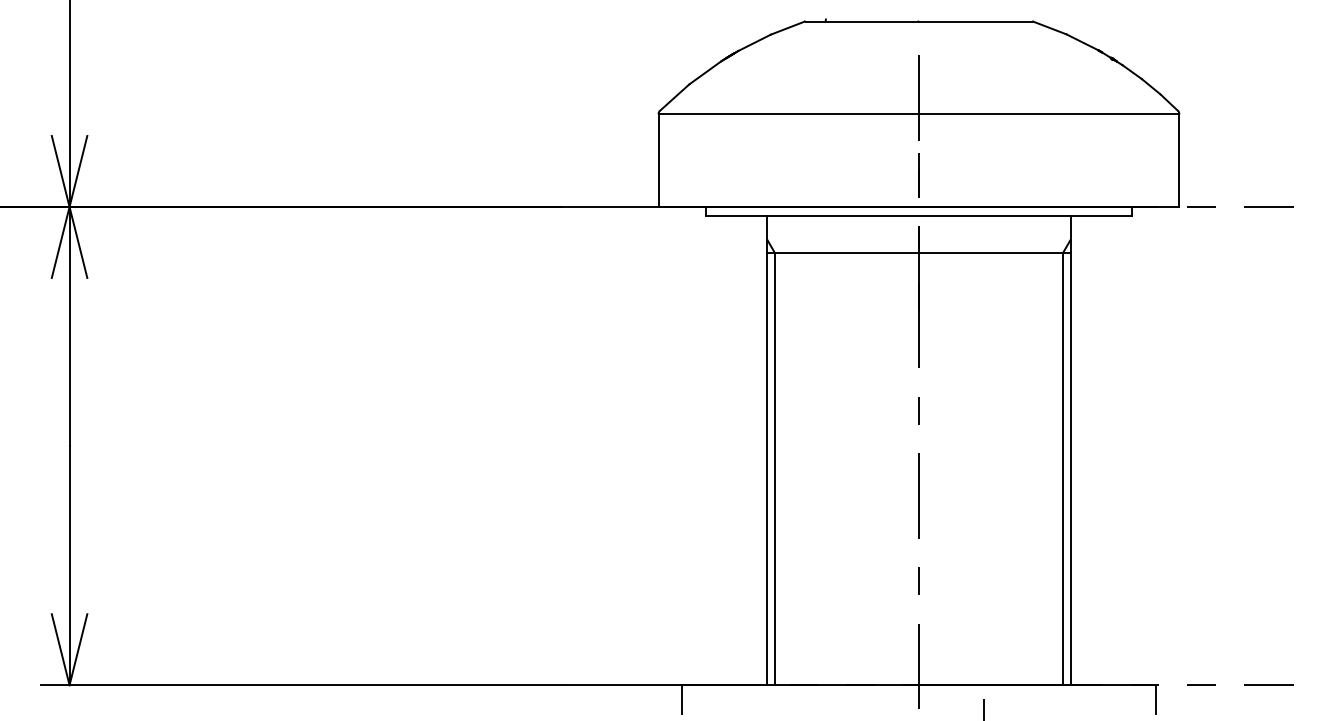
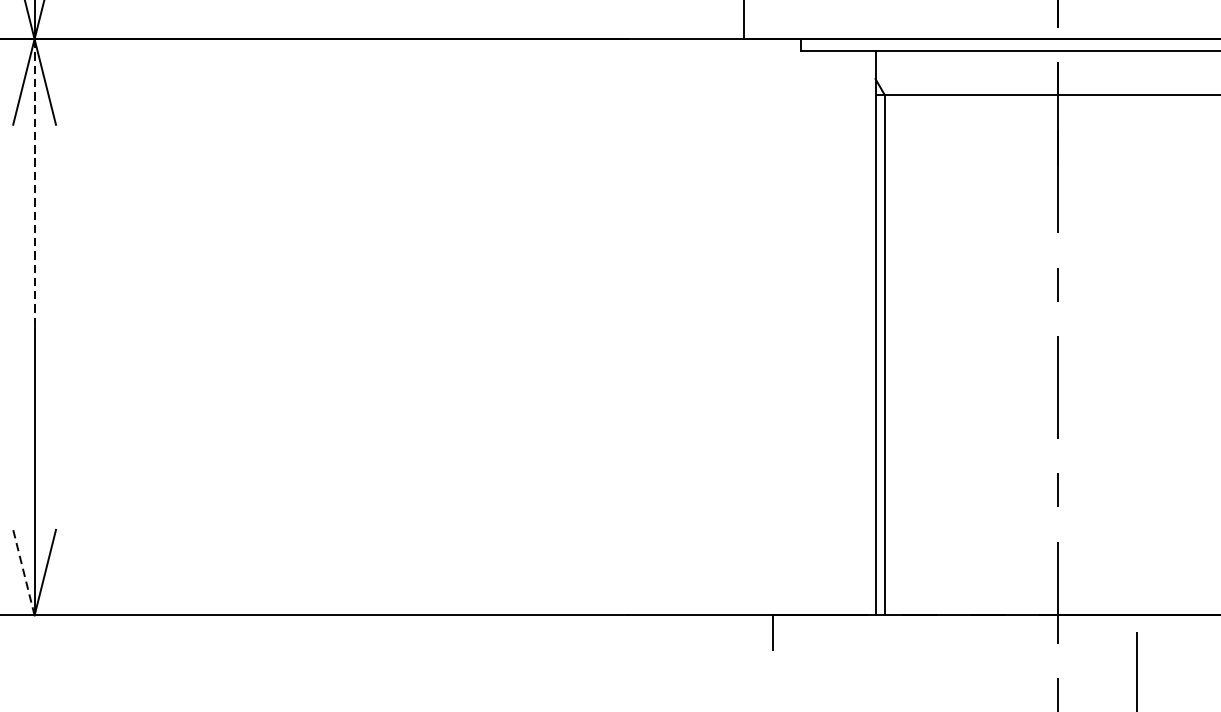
line: (69, 326) -> (34, 183), solid -> dashed
line: (60, 649) -> (23, 572), solid -> dashed

